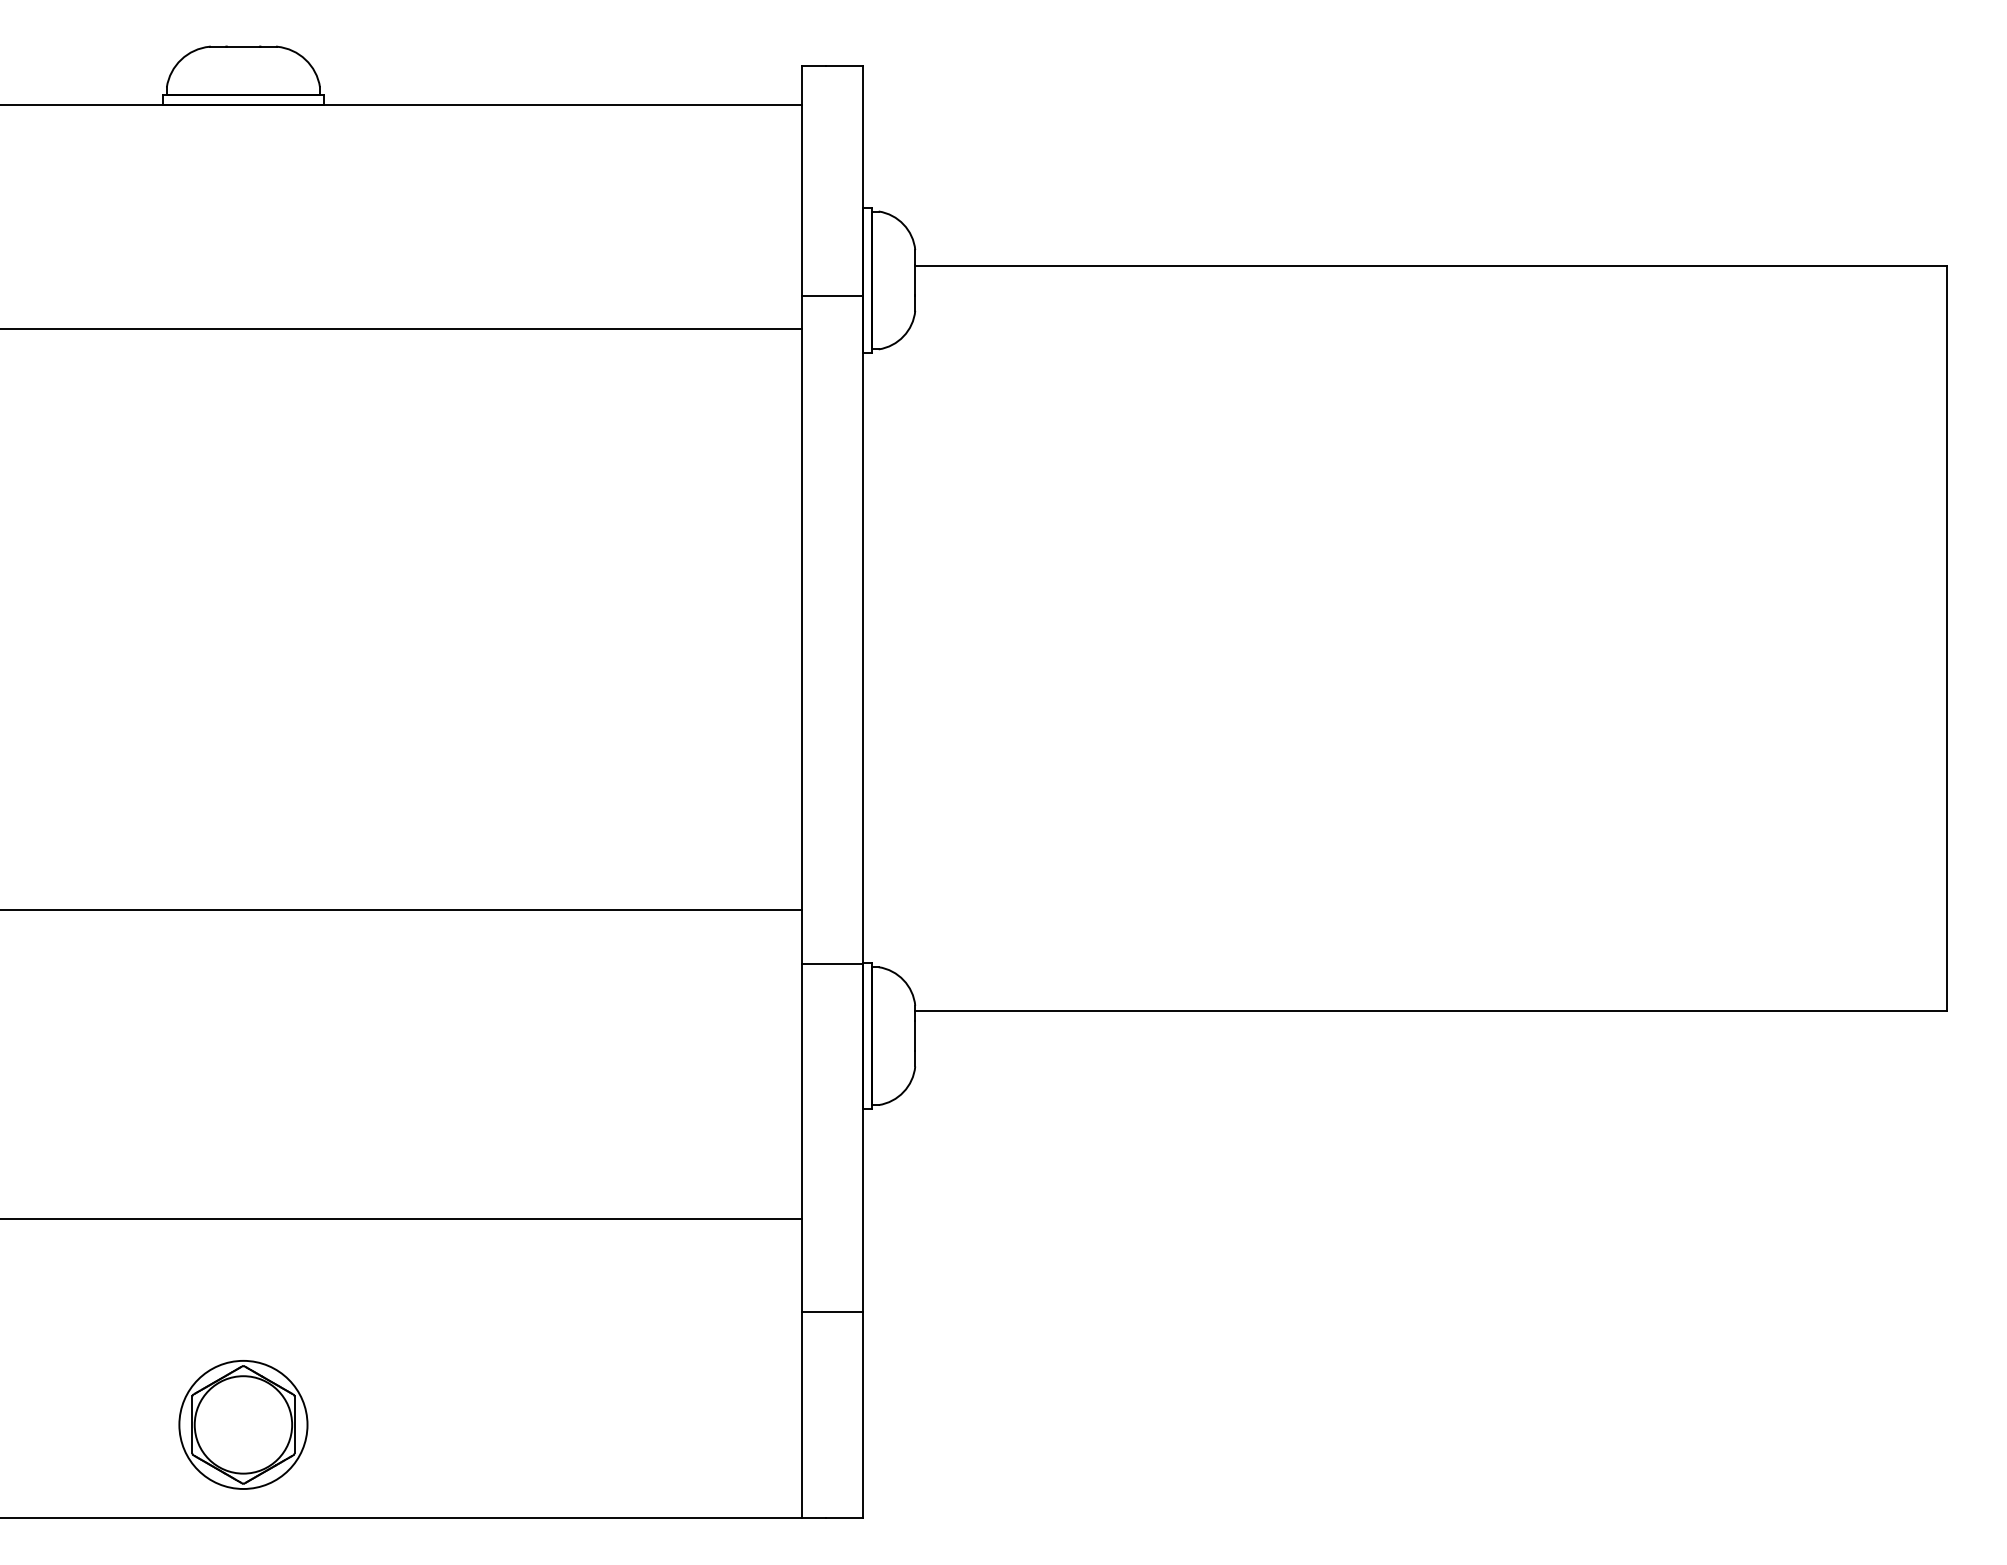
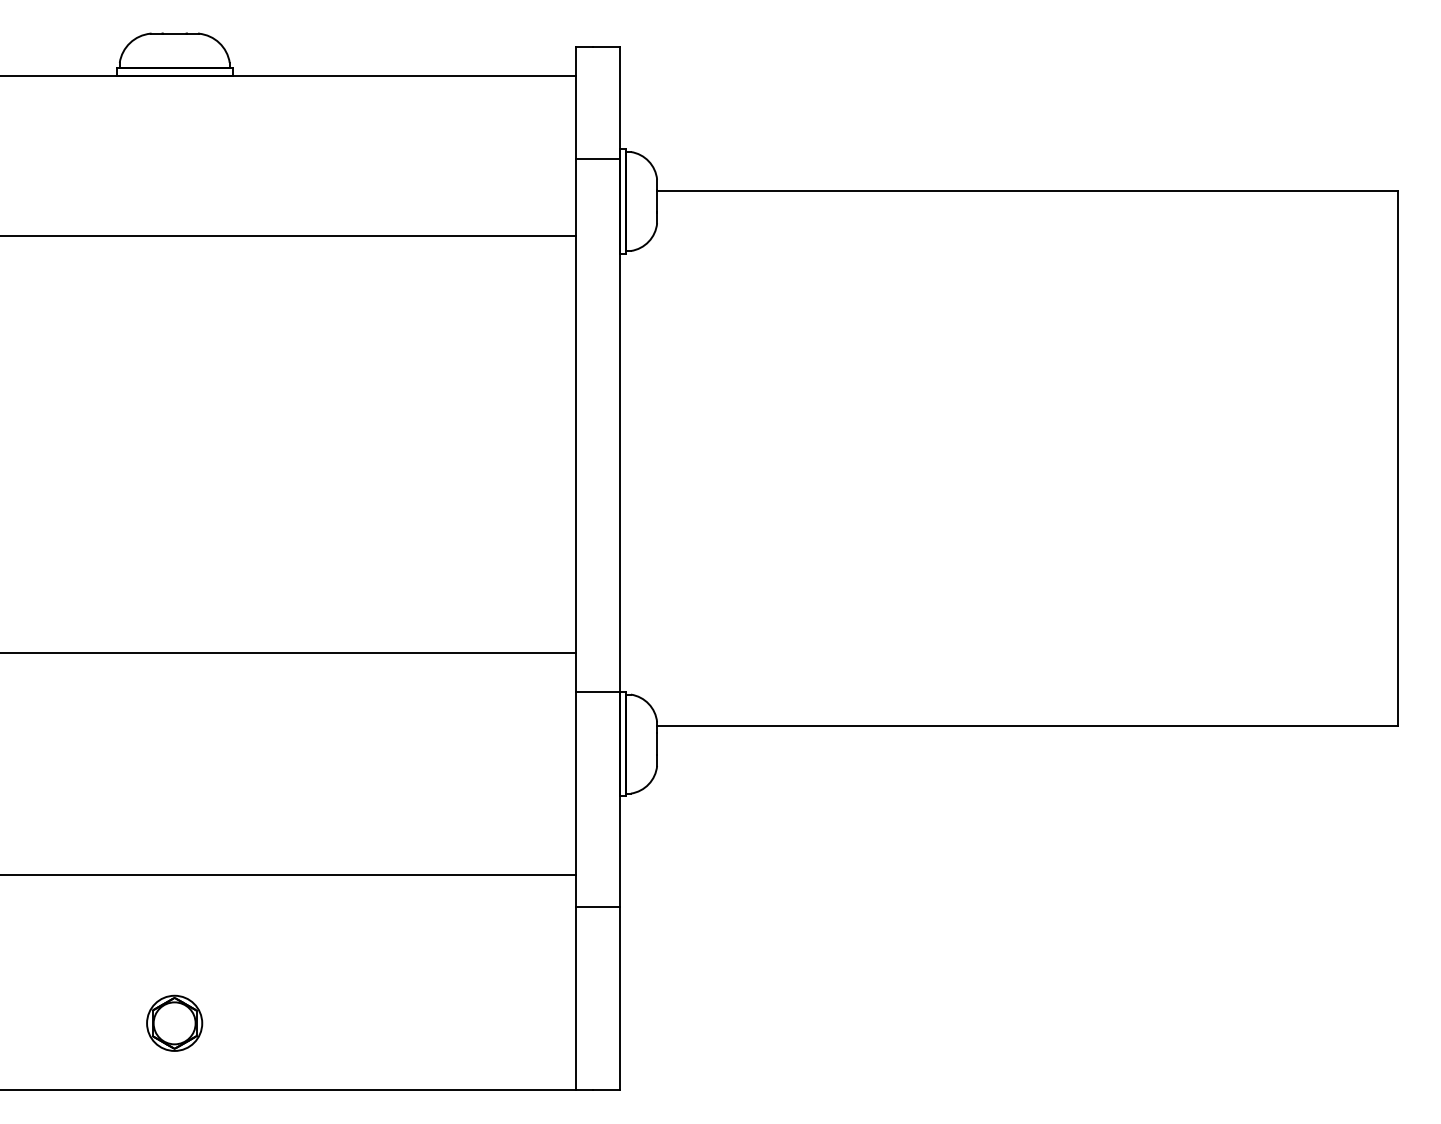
line: (832, 295) -> (597, 159), moved
line: (832, 1312) -> (597, 907), moved
part: (243, 1425) -> (174, 1023), size x0.6

